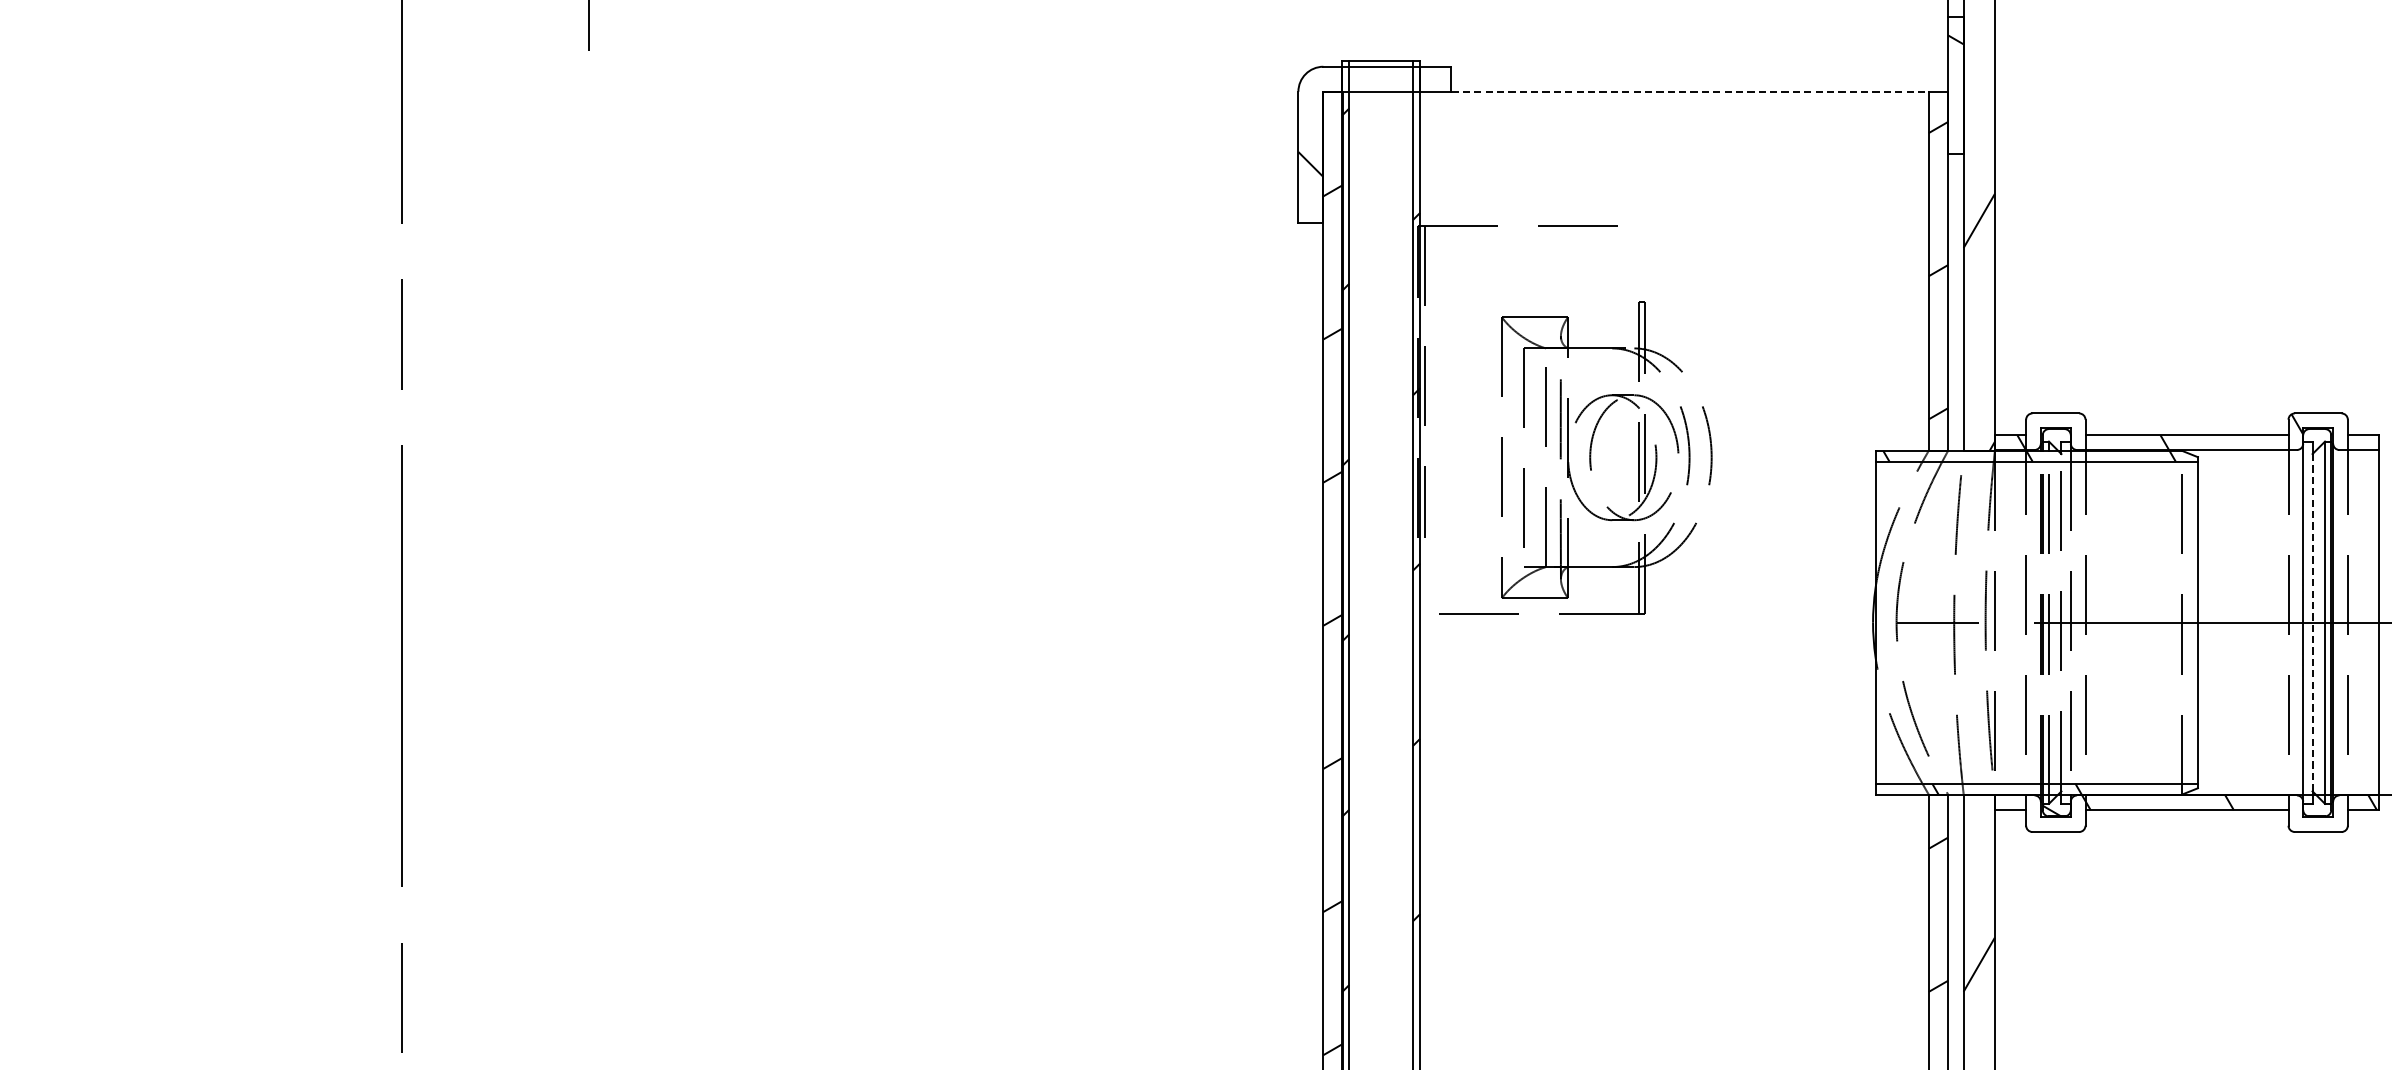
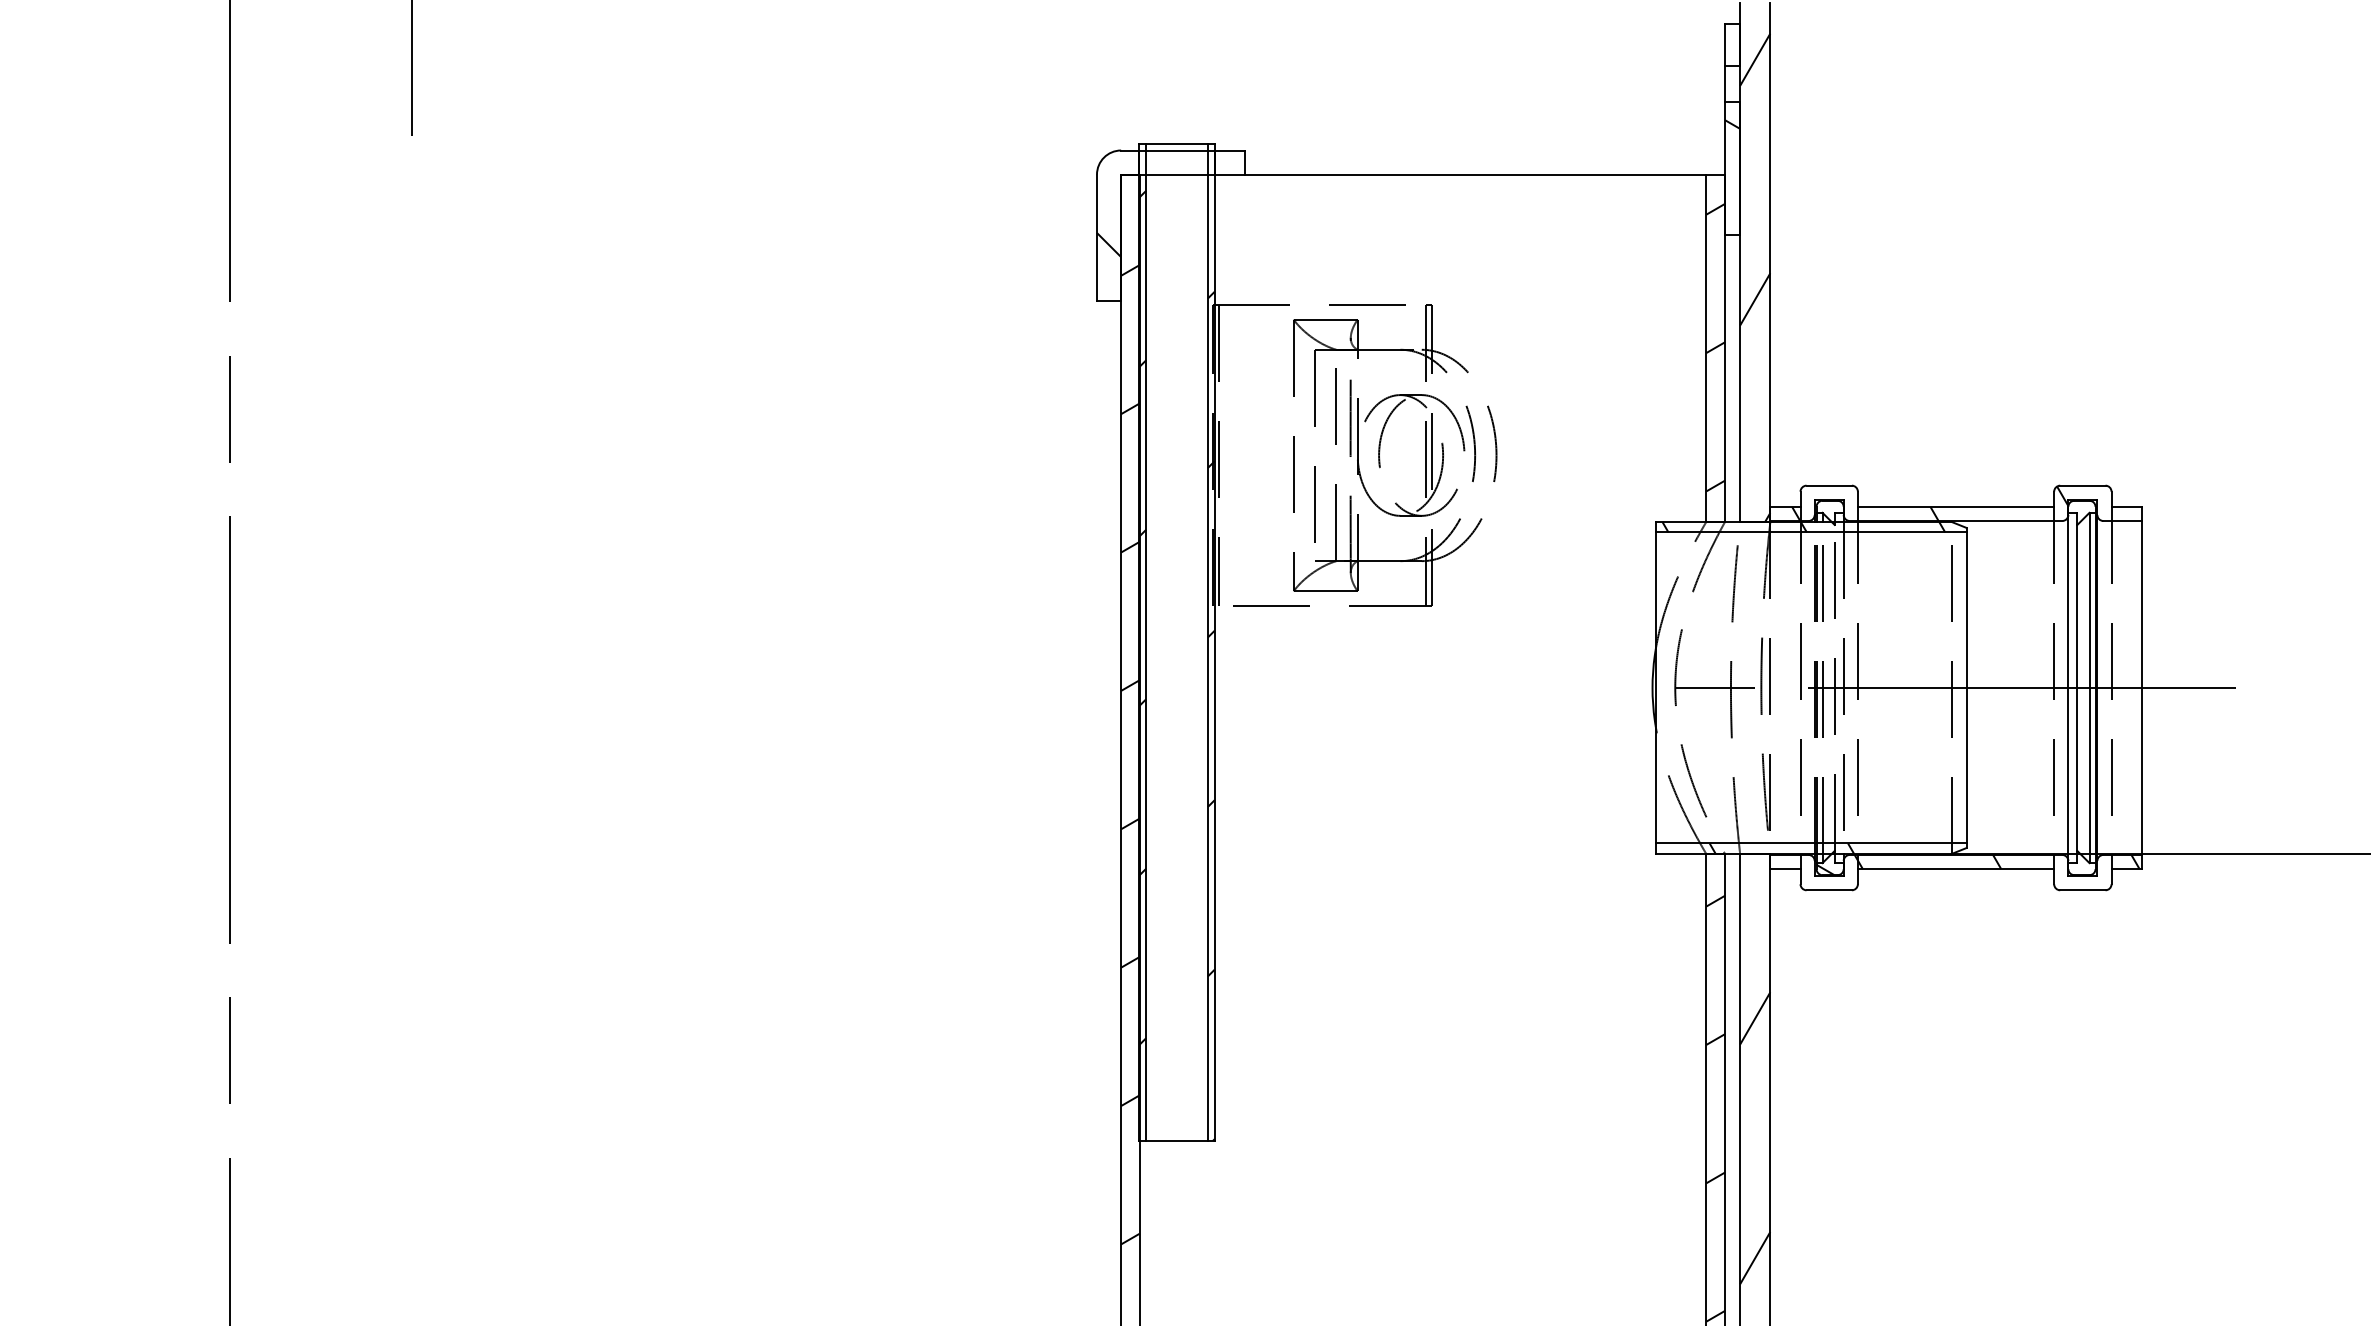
line: (1689, 91) -> (1475, 174), dashed -> solid
part: (1568, 457) -> (1358, 455), moved
line: (2312, 623) -> (2077, 688), dashed -> solid

